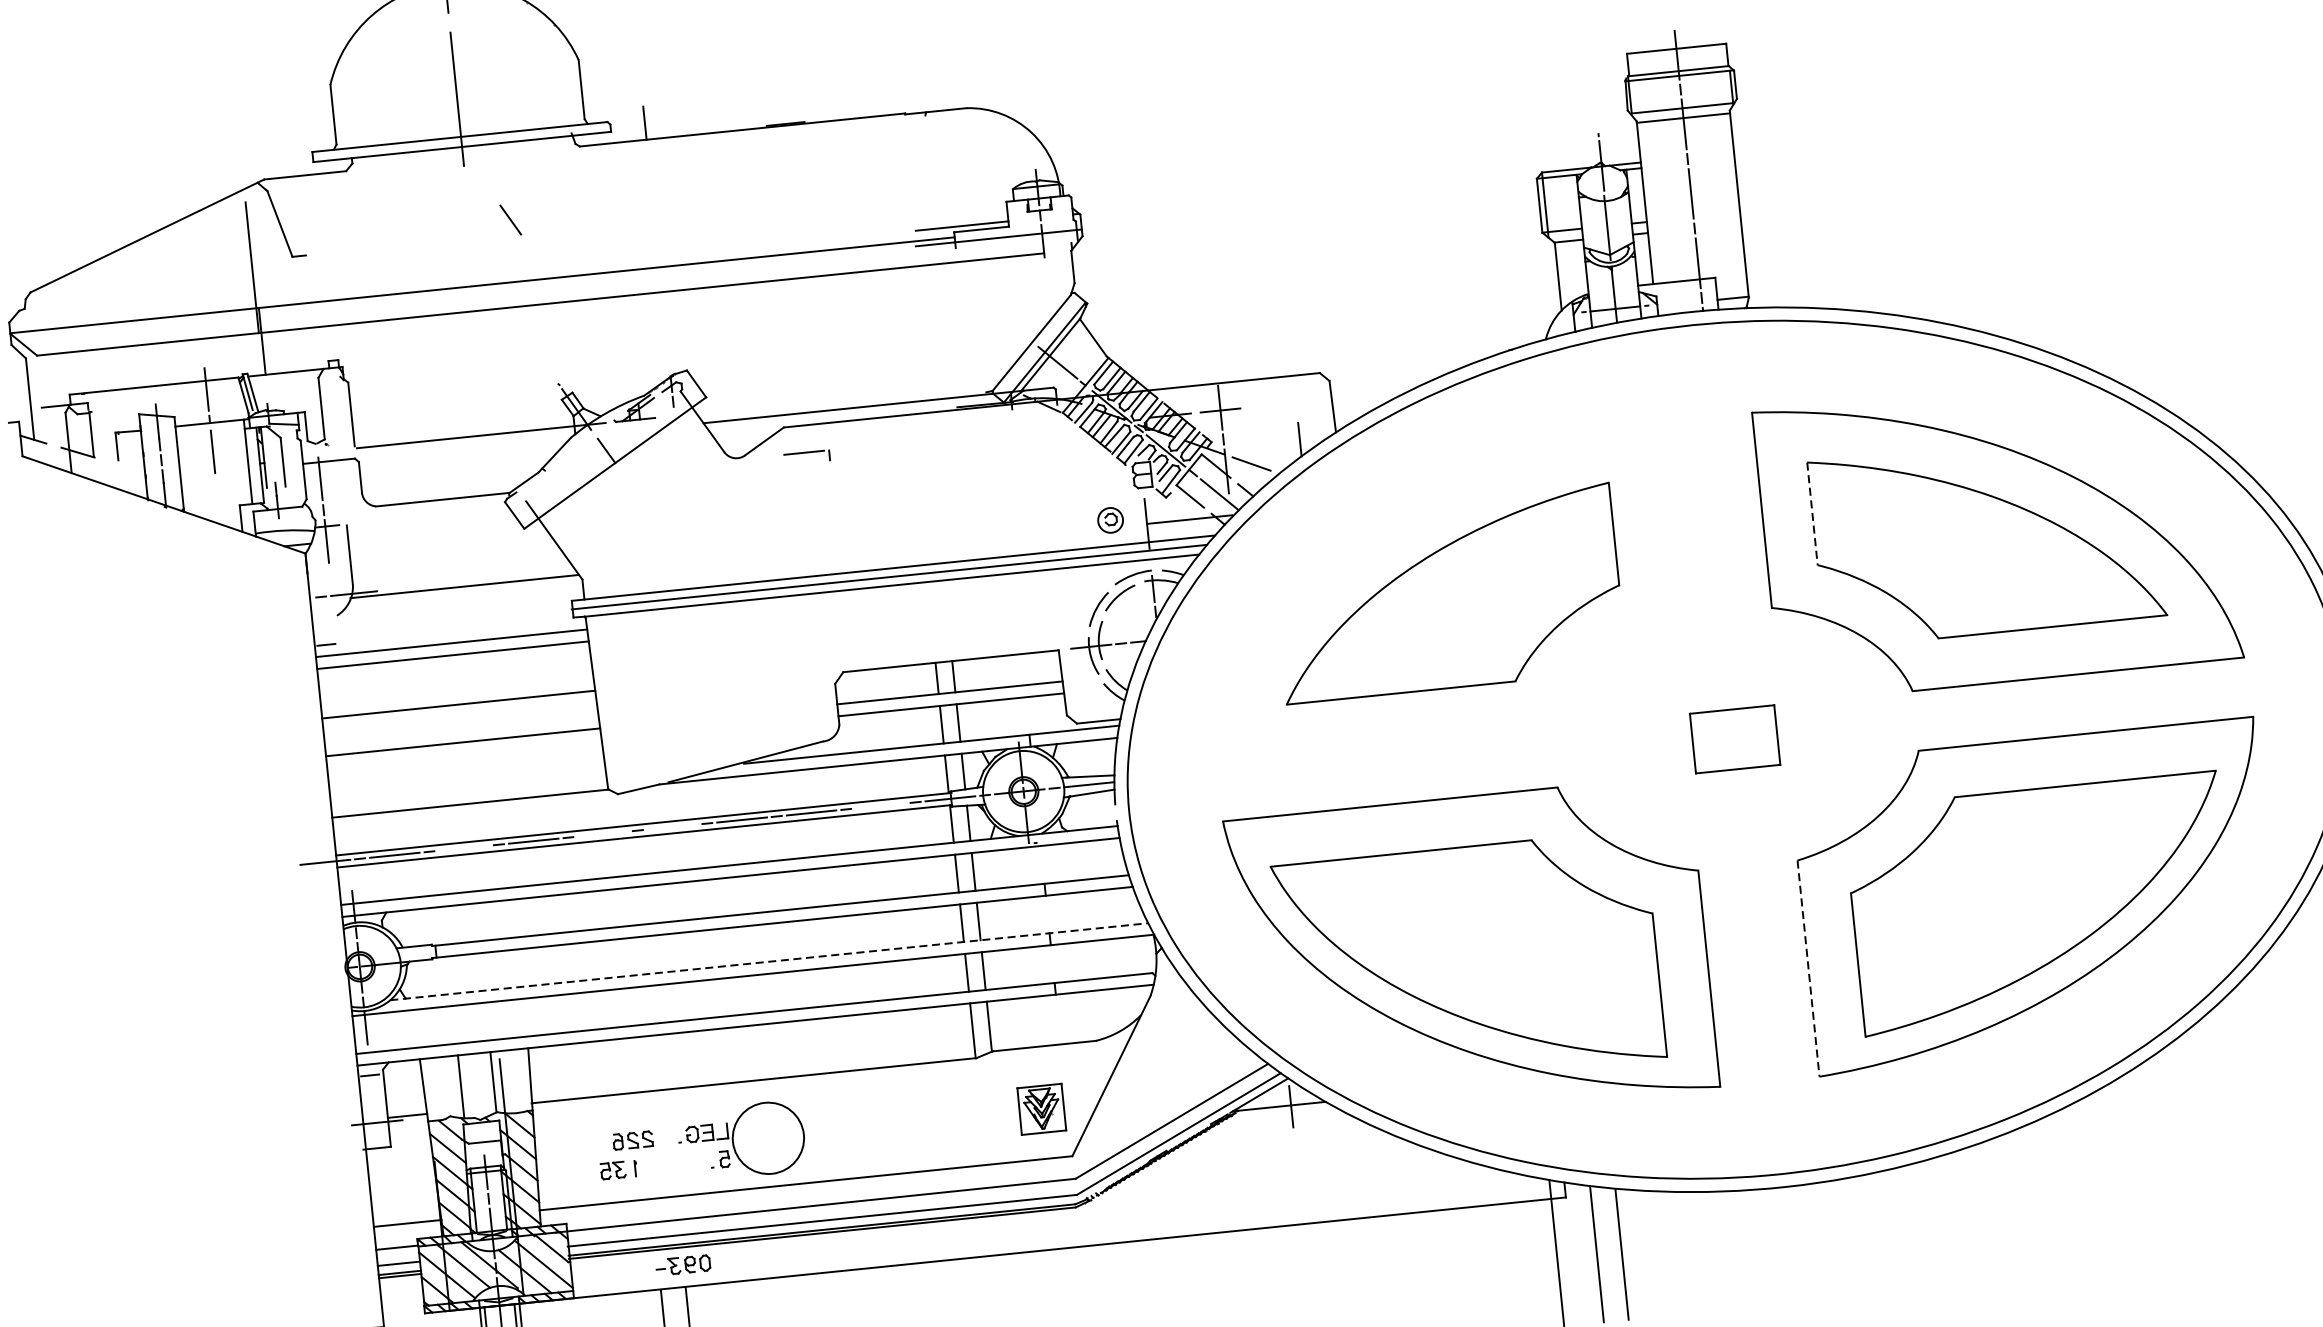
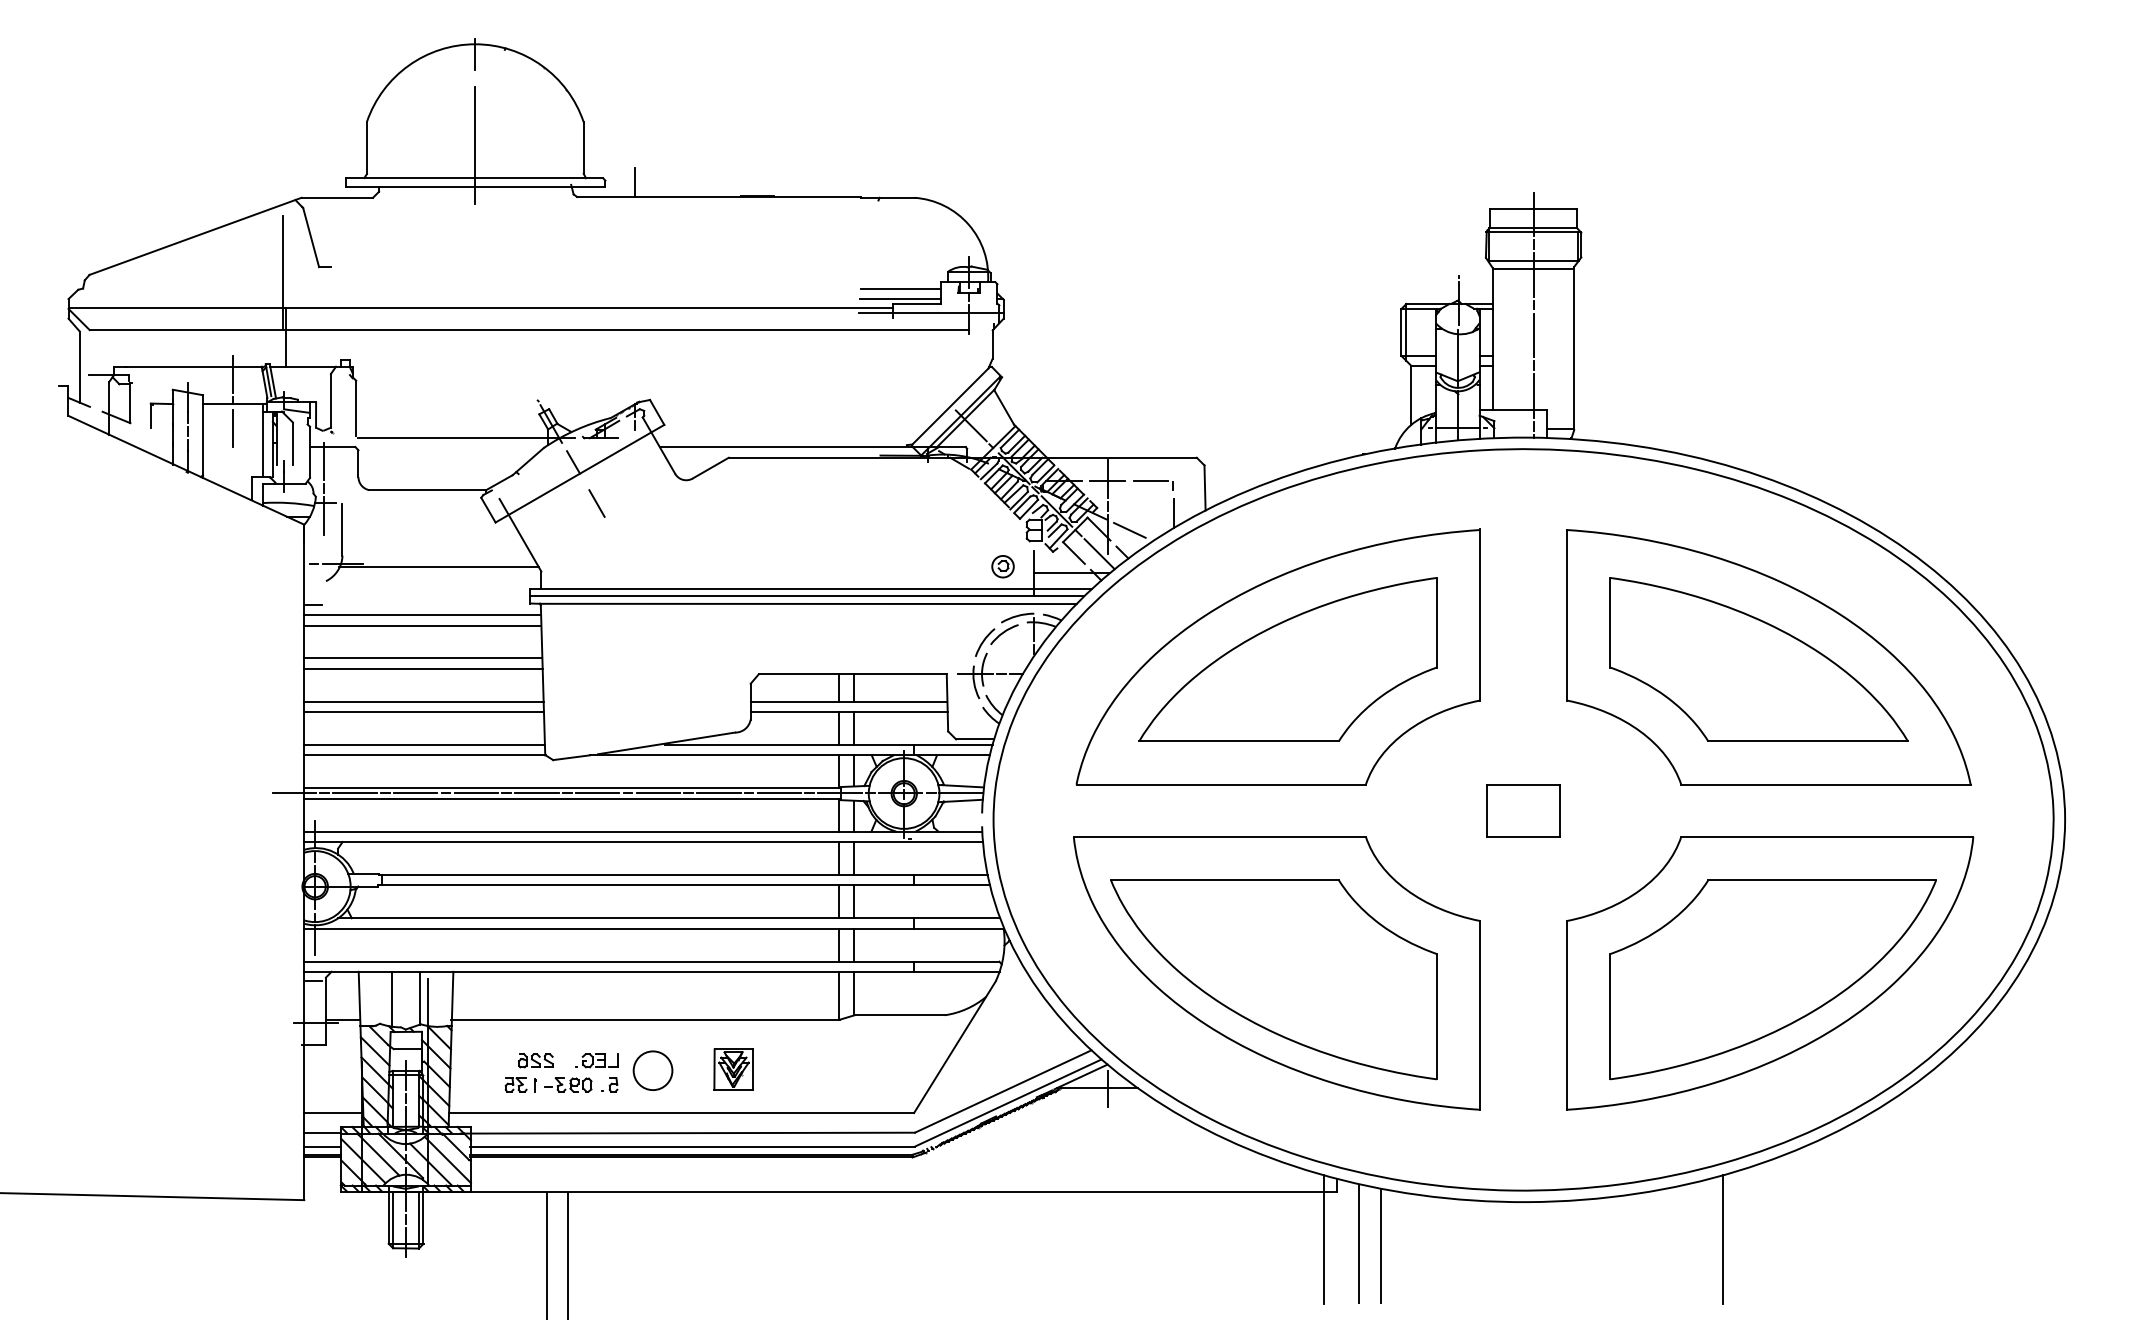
line: (960, 214) -> (900, 289), added
line: (510, 220) -> (596, 503), moved
part: (807, 457) -> (1153, 485), moved
line: (1812, 513) -> (1610, 622), dashed -> solid
part: (1435, 591) -> (1277, 656), added
line: (457, 692) -> (423, 658), added
line: (463, 754) -> (423, 712), added
line: (468, 791) -> (424, 744), added
line: (880, 806) -> (779, 793), added
line: (672, 827) -> (597, 793), added
line: (602, 834) -> (536, 793), added
line: (464, 848) -> (415, 793), added
line: (769, 962) -> (669, 918), dashed -> solid
line: (1808, 968) -> (1566, 1015), dashed -> solid
part: (1041, 1109) -> (733, 1069), moved
circle: (767, 1138) -> (652, 1070), size x0.62
line: (2012, 1207) -> (1722, 1239), added
part: (683, 1264) -> (568, 1084), moved

